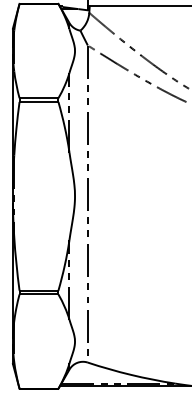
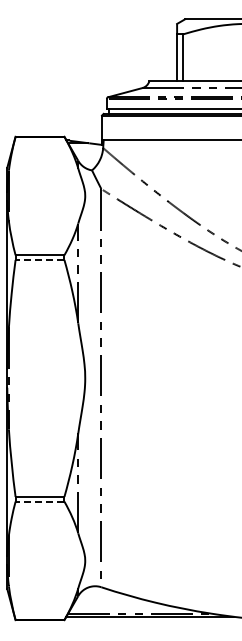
line: (38, 102) -> (39, 260), solid -> dashed
line: (38, 294) -> (39, 501), solid -> dashed

